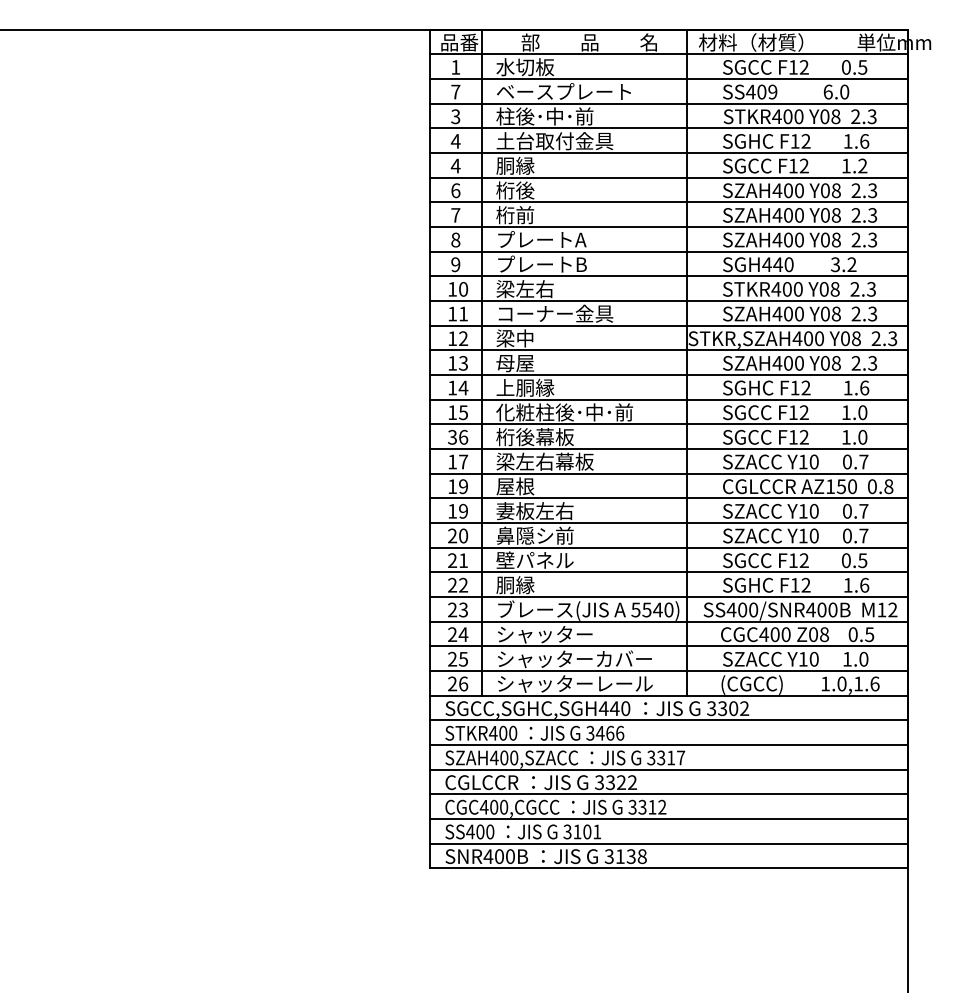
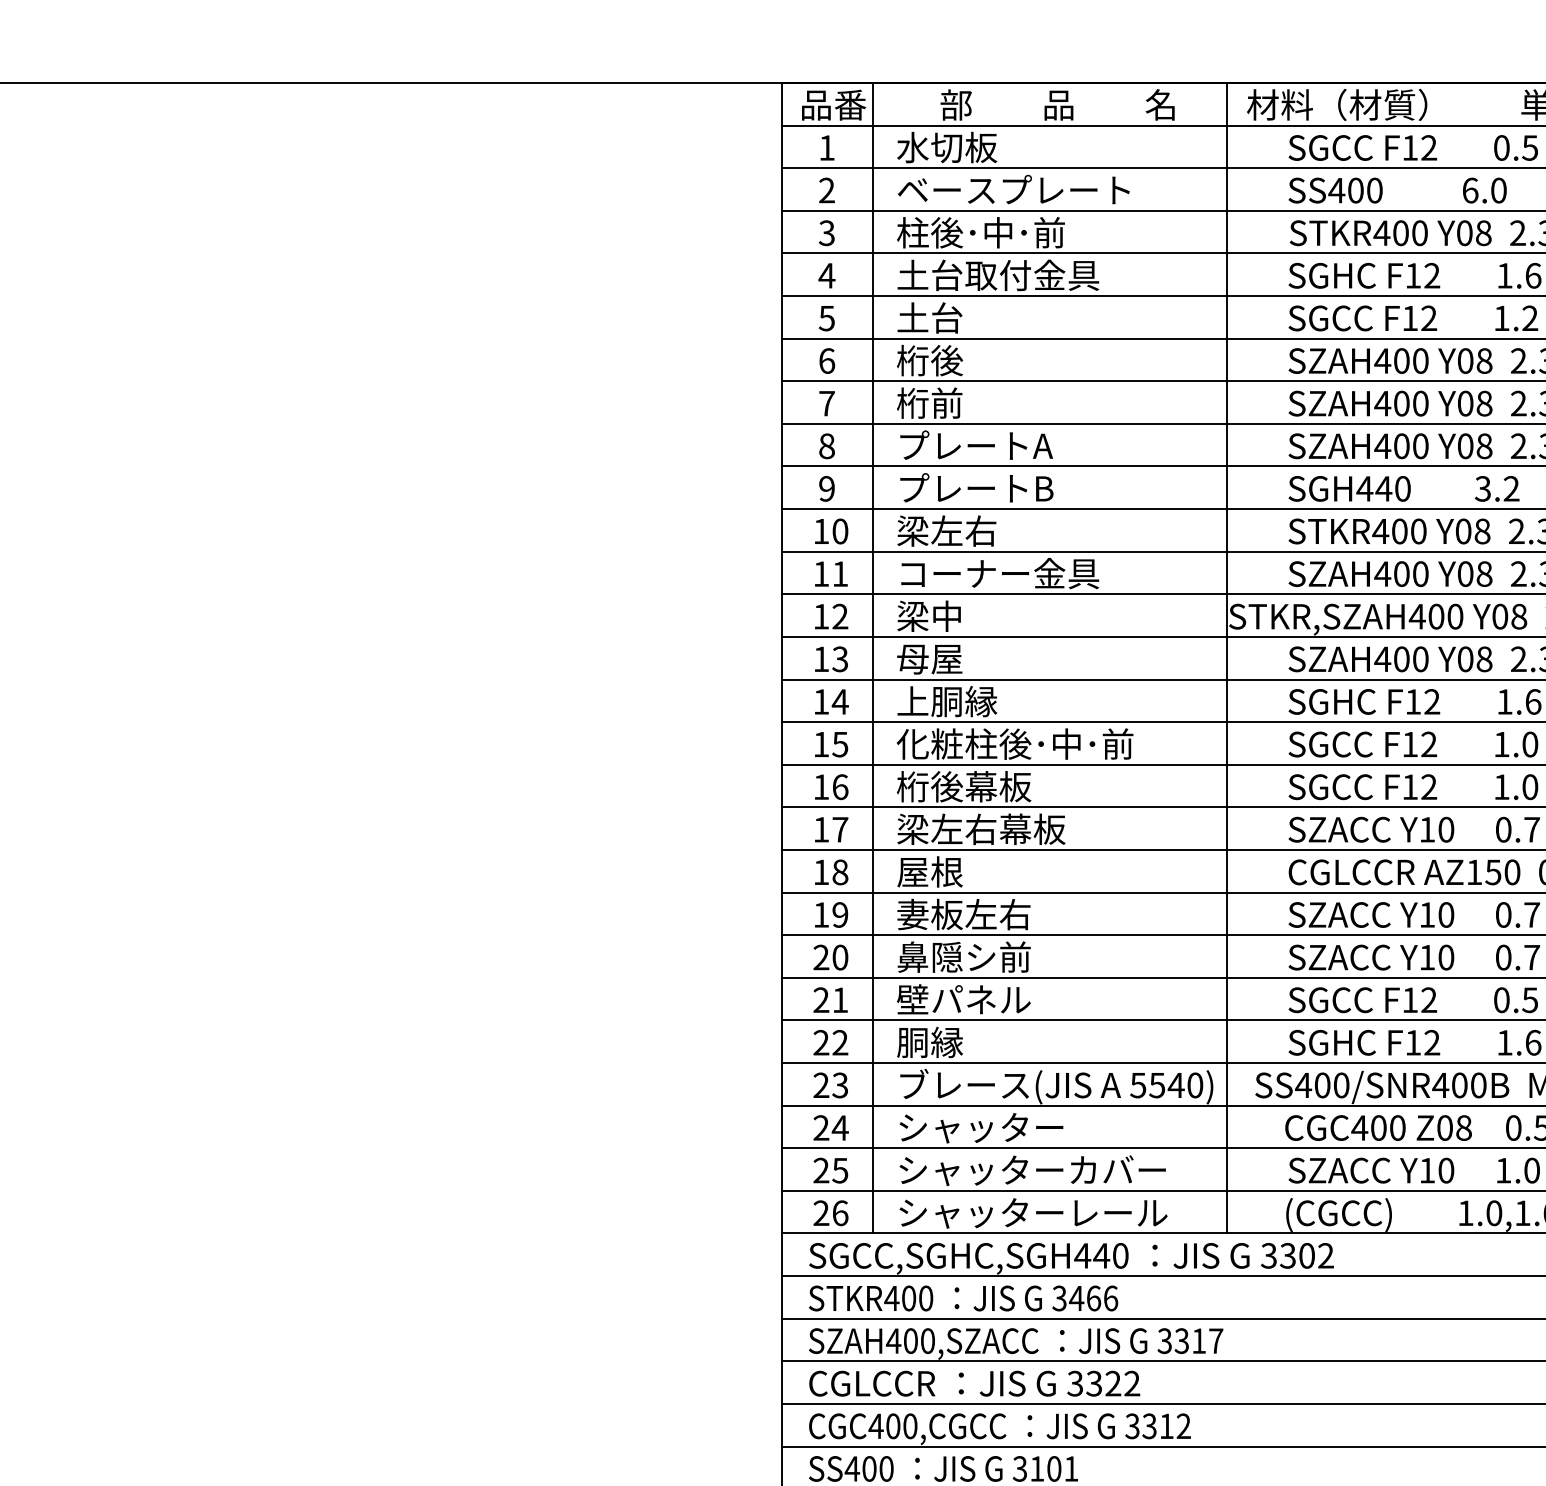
text: (455, 91) -> (826, 189), 7 -> 2
text: (772, 91) -> (1374, 189), SS409 -> SS400
text: (455, 165) -> (826, 317), 4 -> 5
text: (515, 165) -> (930, 317), 胴縁 -> 土台
text: (452, 436) -> (821, 785), 36 -> 16
text: (463, 486) -> (840, 872), 19 -> 18

